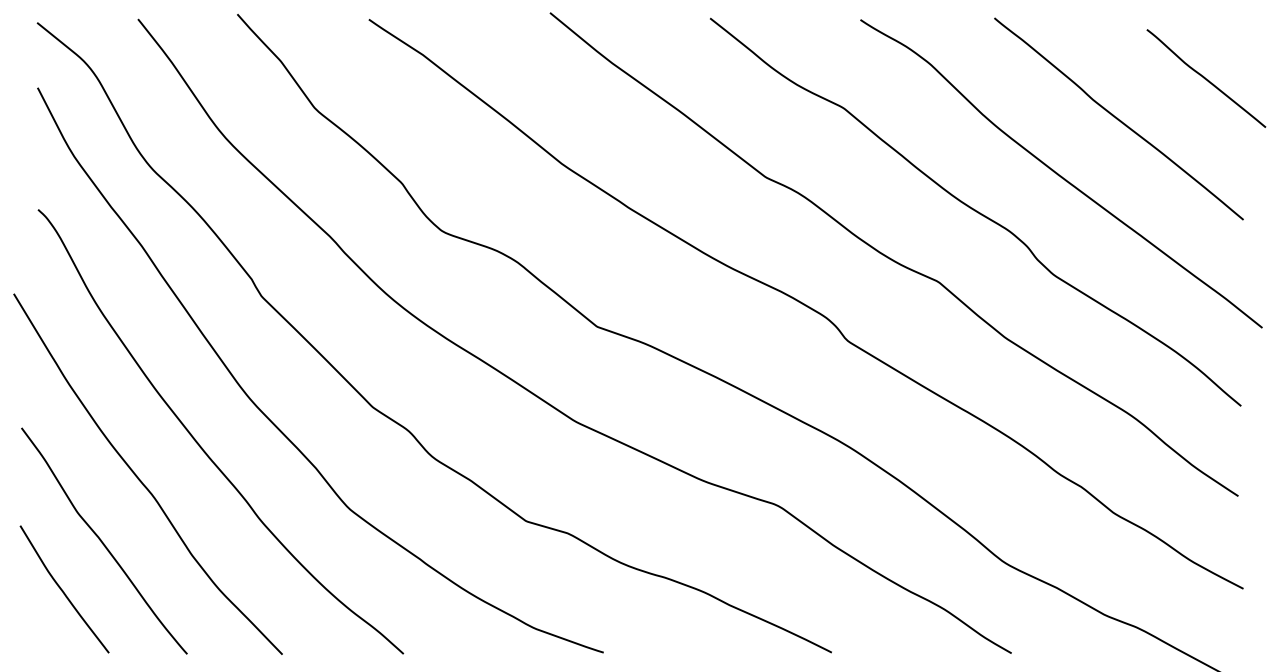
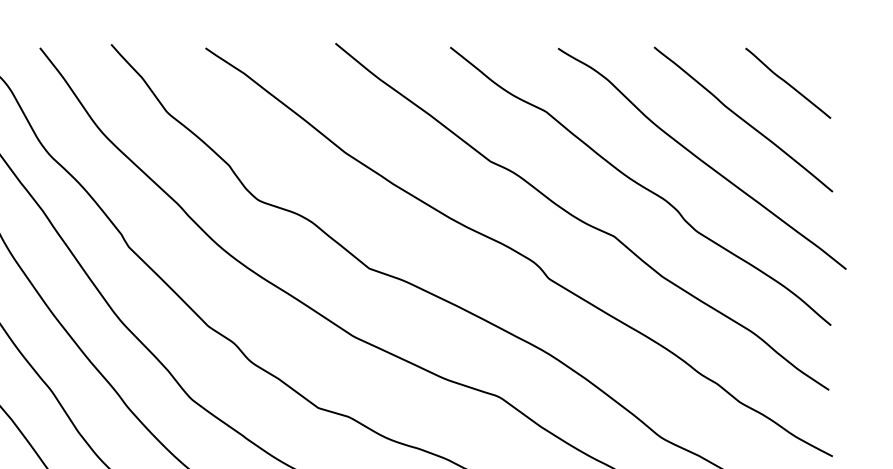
curve: (1206, 78) -> (788, 83), moved

